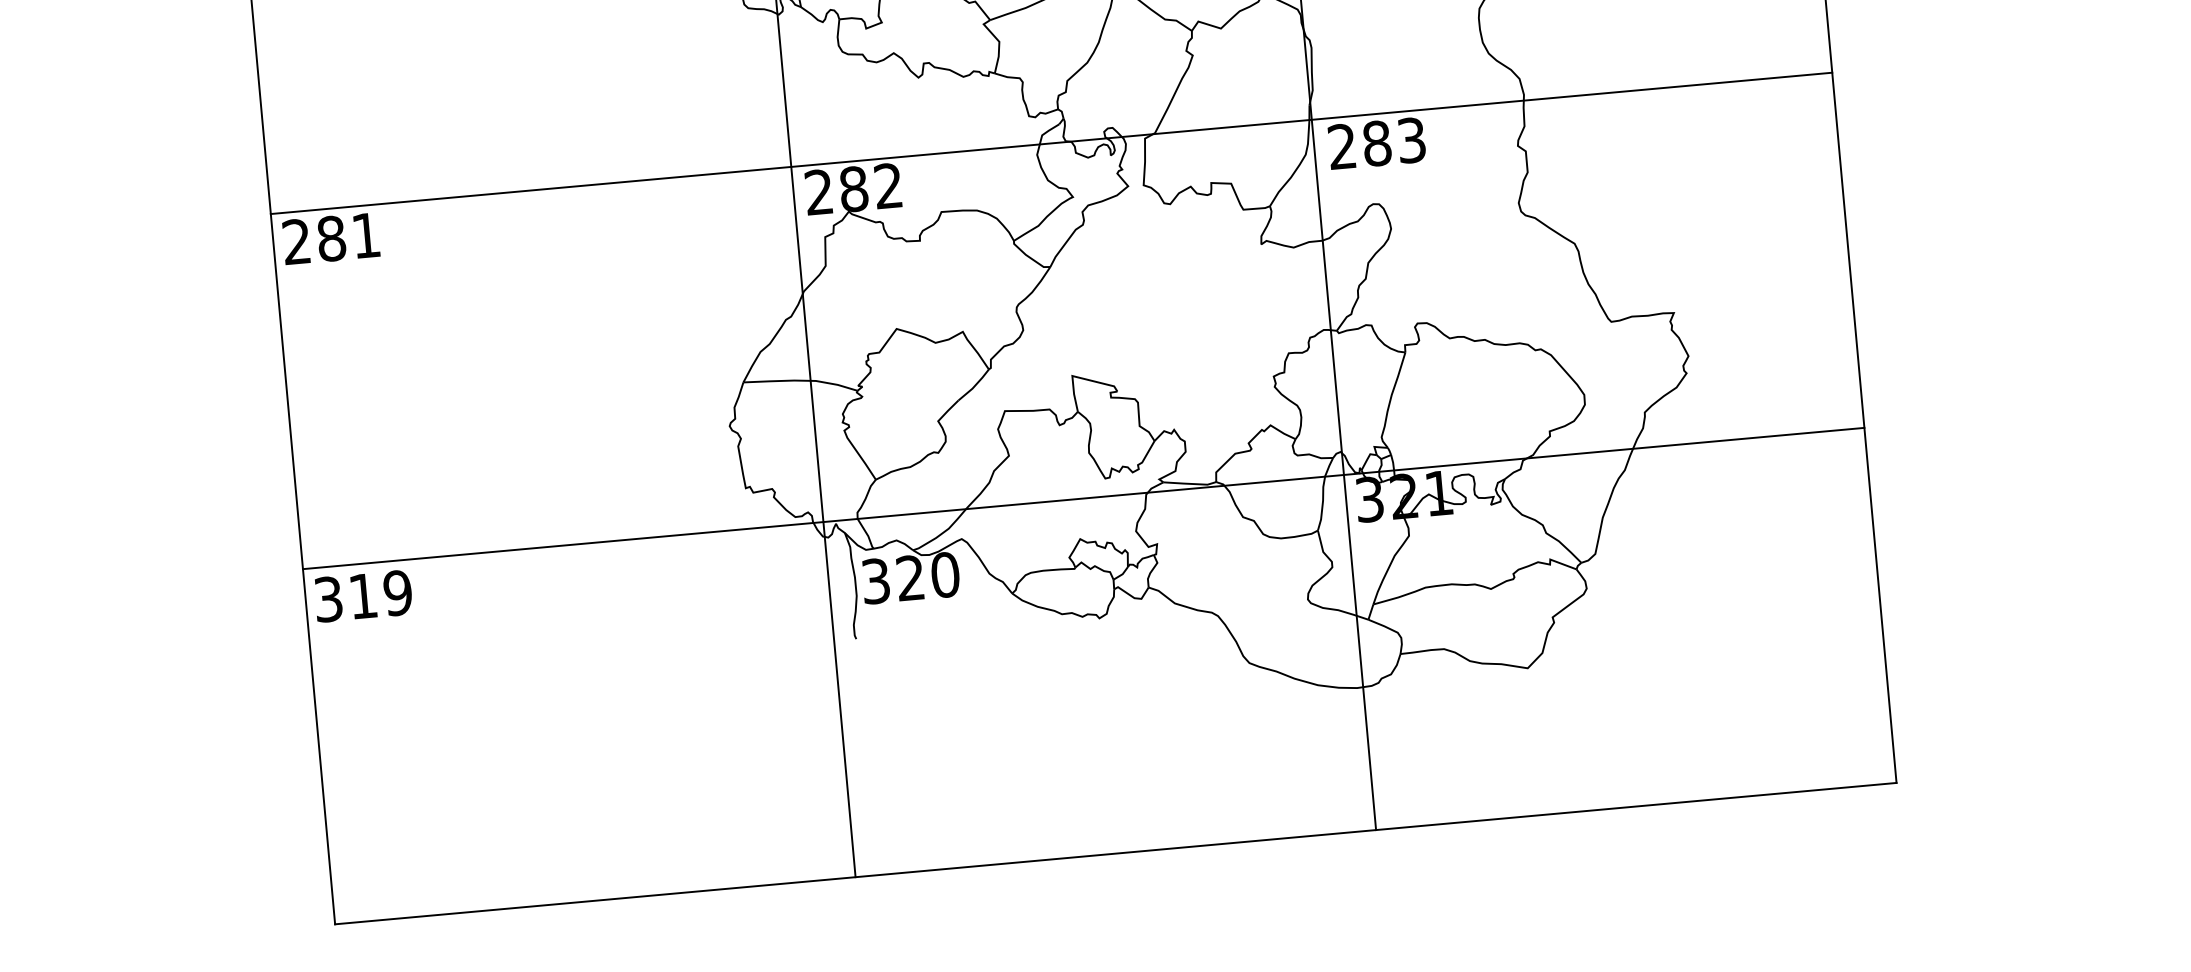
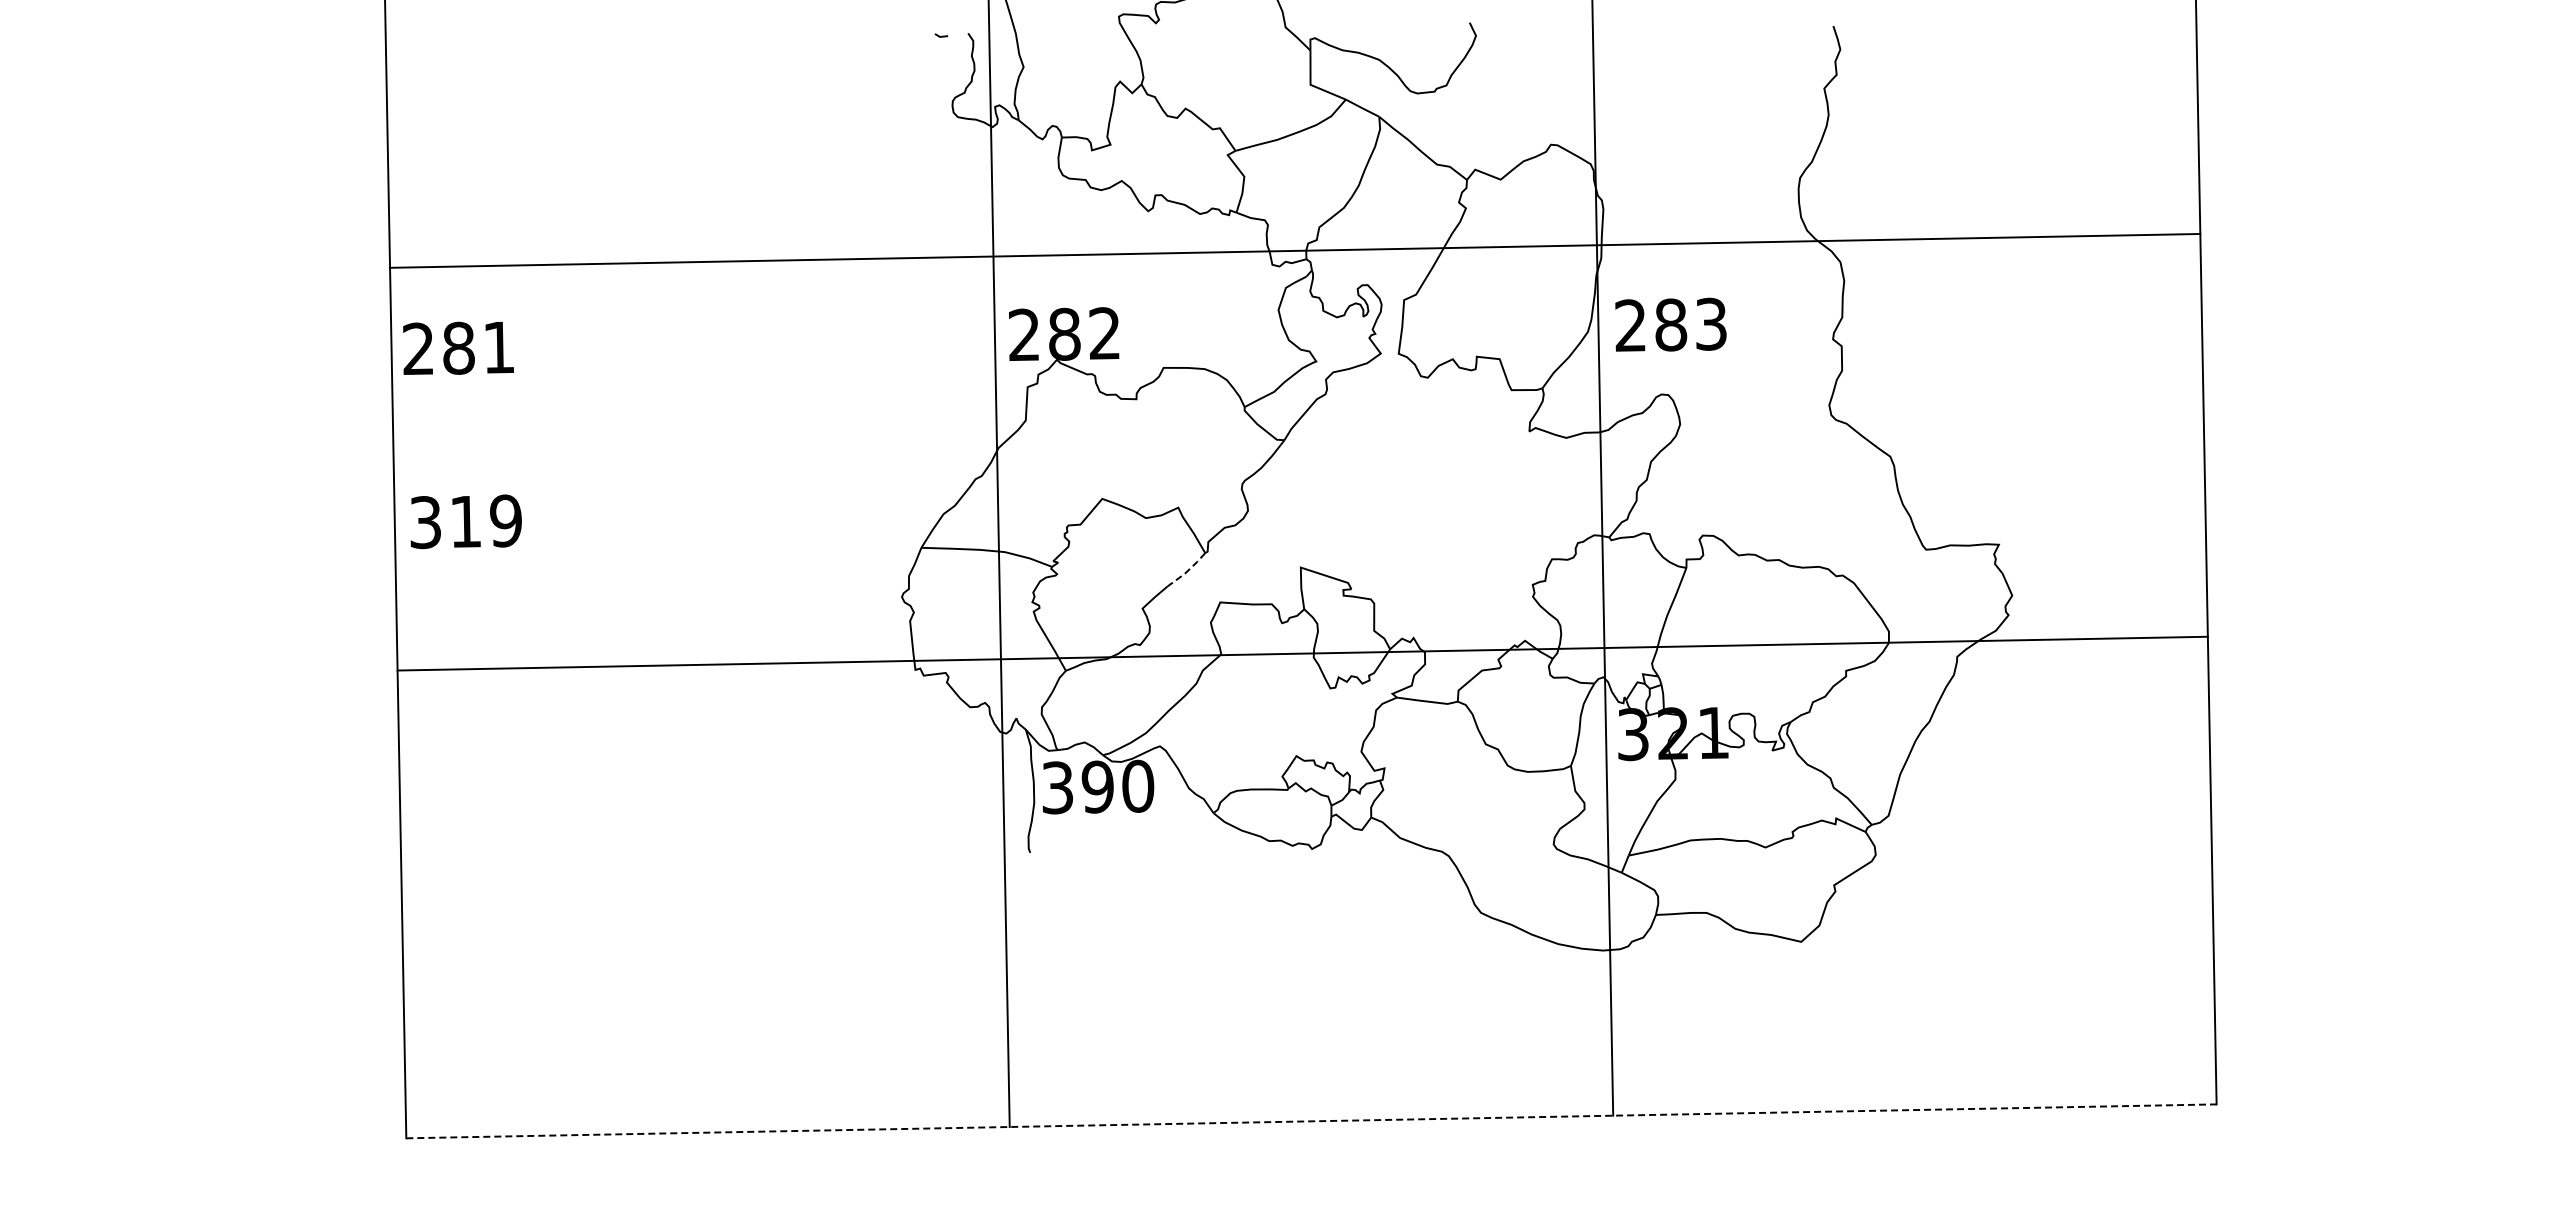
line: (1051, 143) -> (1294, 250), moved
line: (974, 386) -> (1187, 571), solid -> dashed
line: (1083, 498) -> (1302, 653), moved
text: (910, 577) -> (1097, 786), 320 -> 390
text: (362, 596) -> (465, 521), moved
line: (1115, 853) -> (1311, 1121), solid -> dashed

